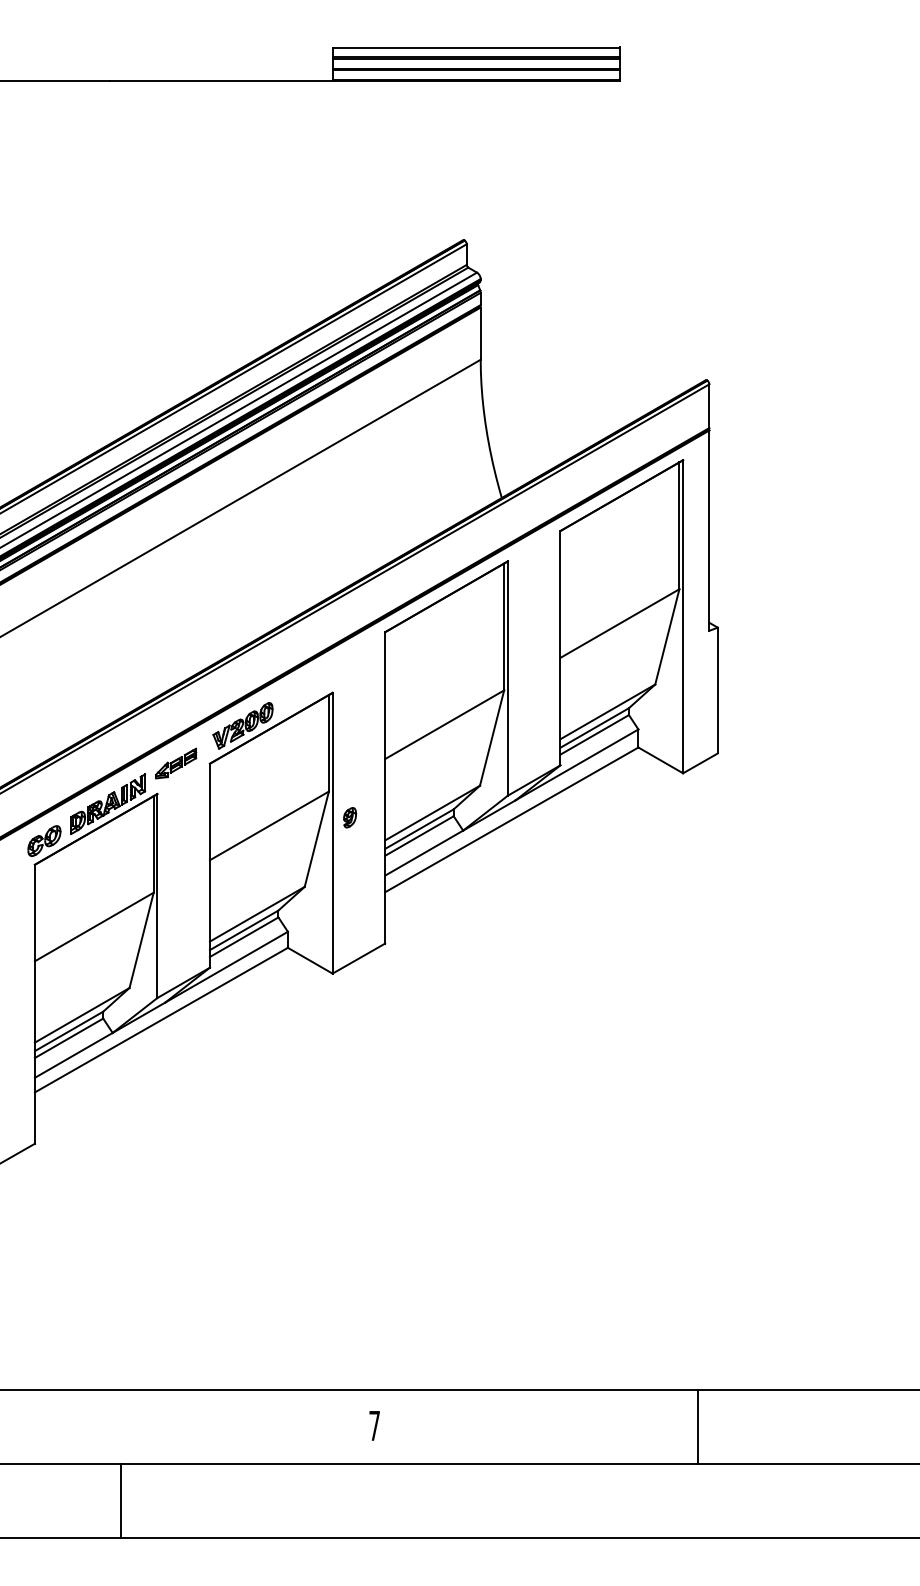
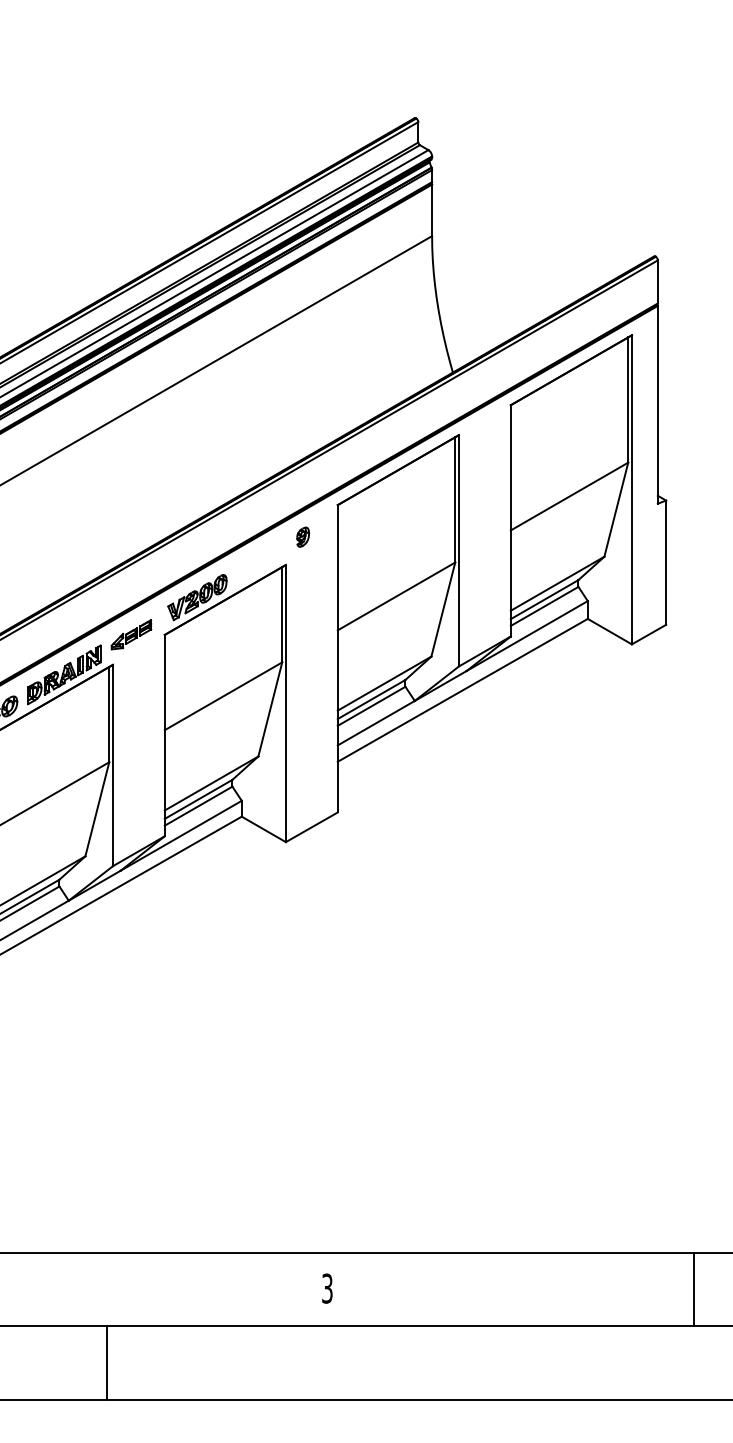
part: (350, 817) -> (303, 536), moved
text: (374, 1425) -> (327, 1288), 7 -> 3
line: (697, 1426) -> (693, 1289), moved
line: (121, 1501) -> (107, 1363), moved

